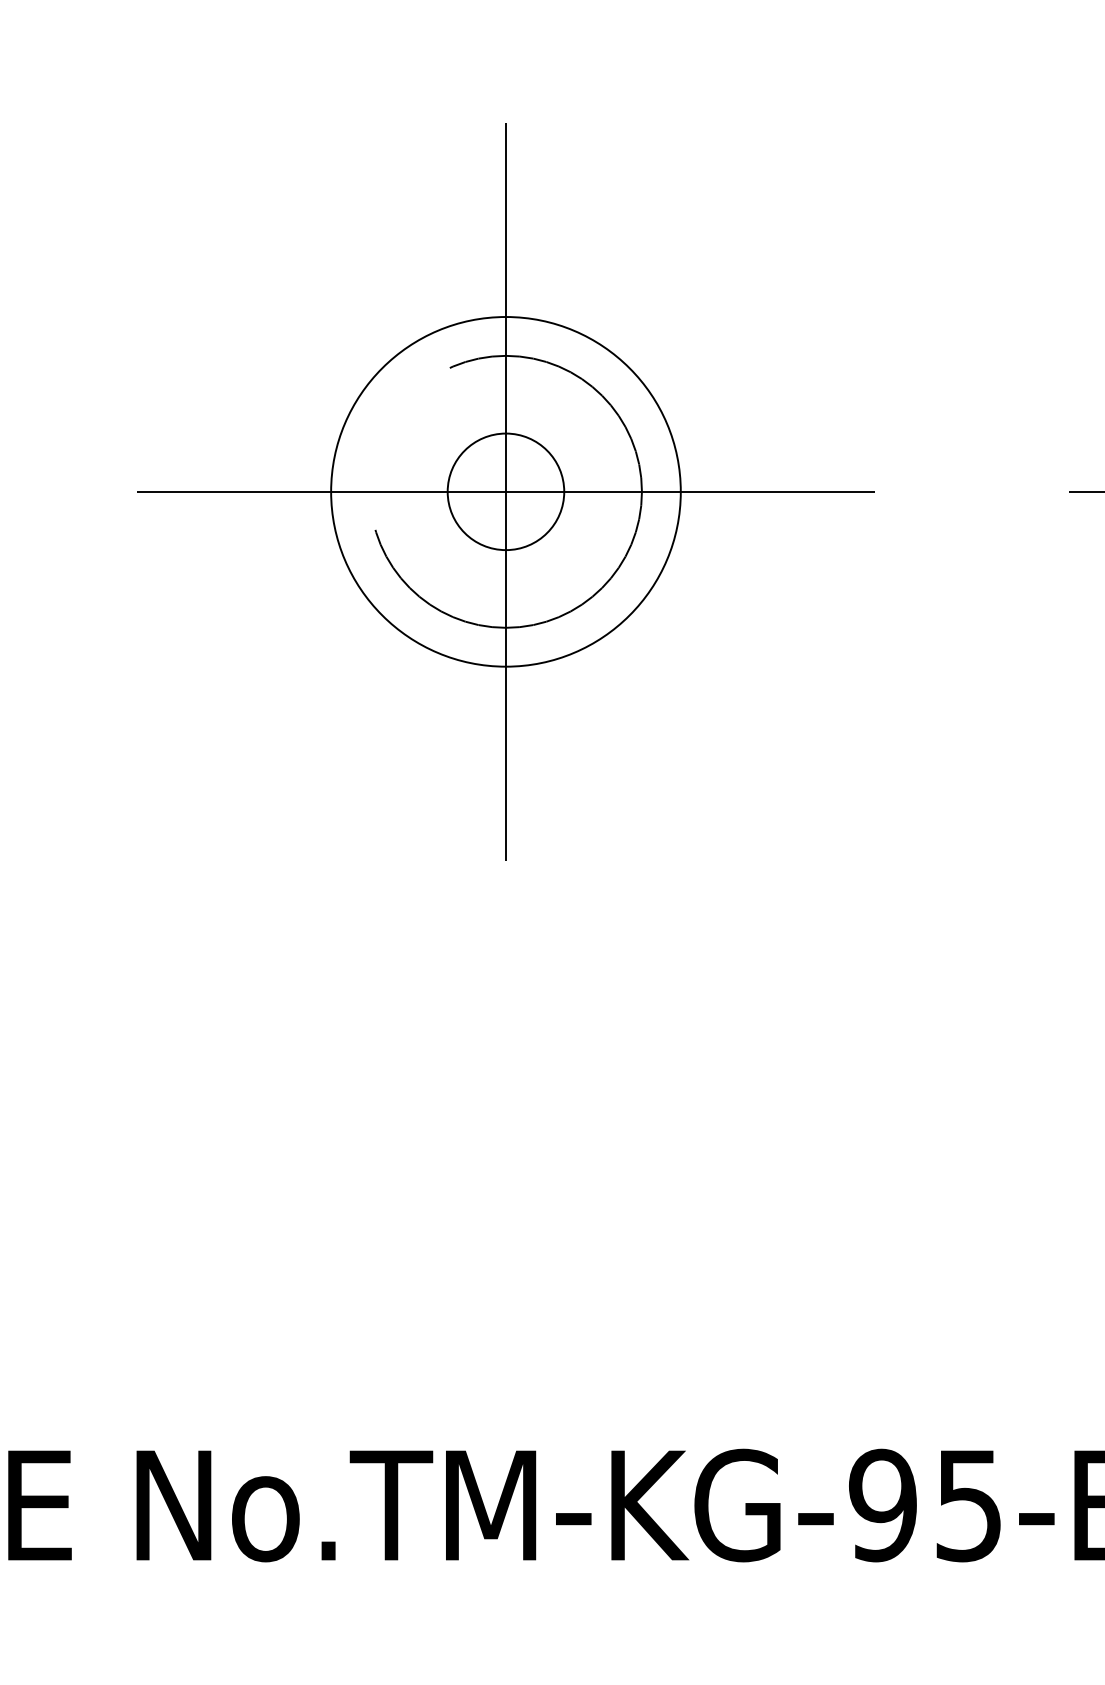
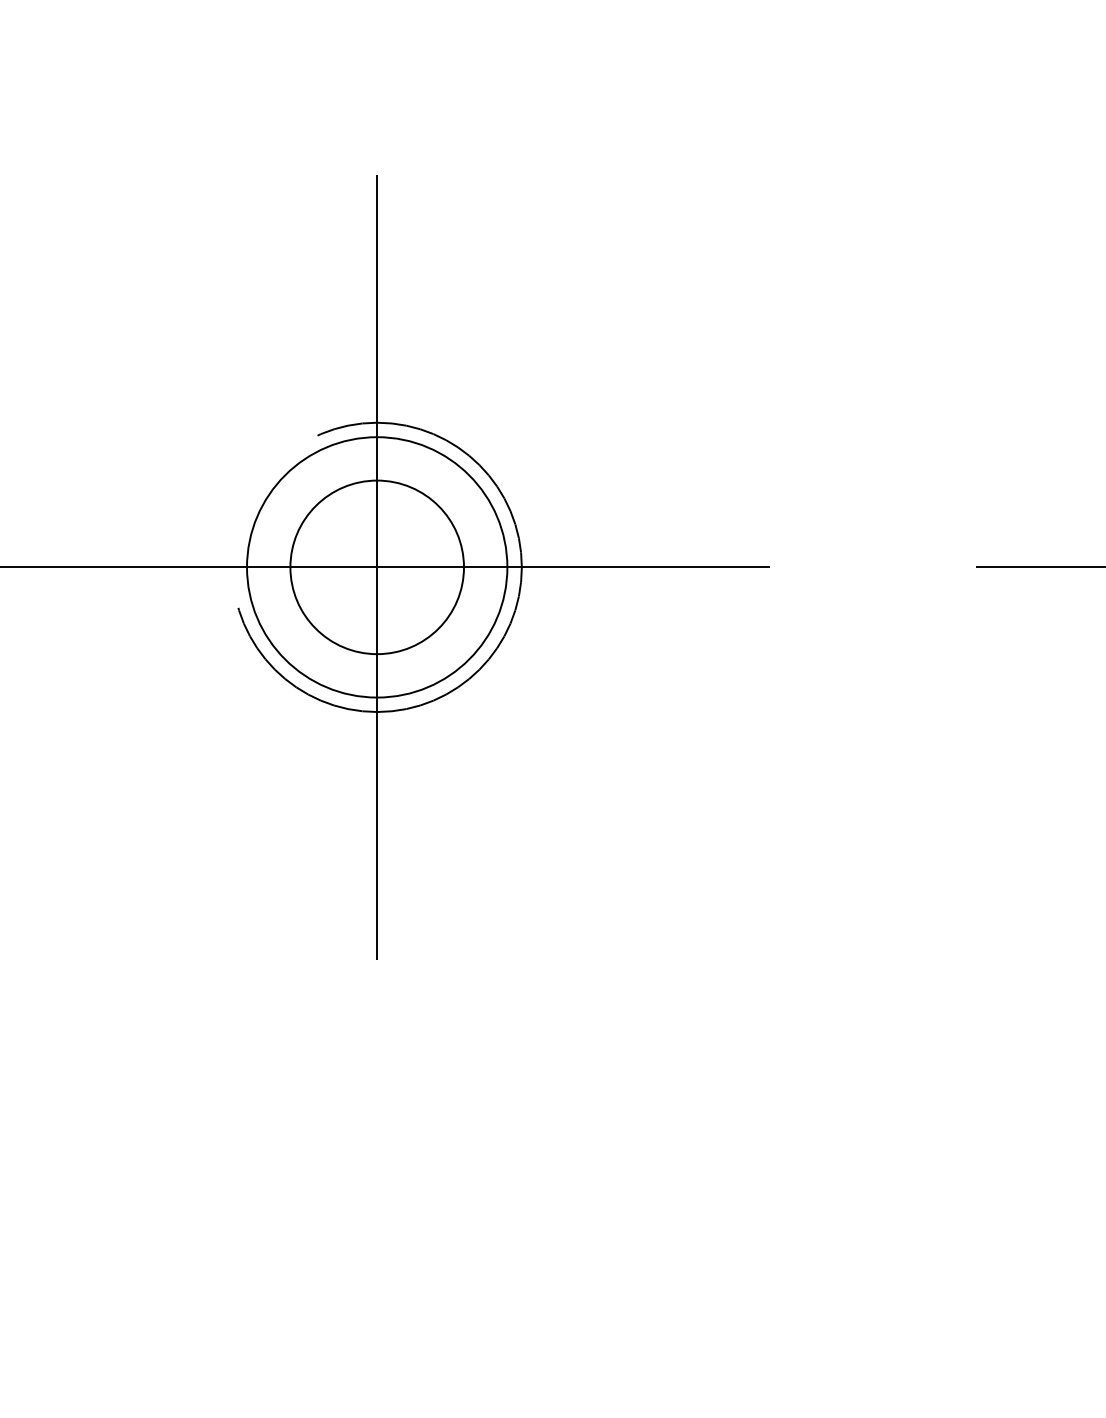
circle: (505, 491) -> (376, 567), size x0.7
circle: (505, 491) -> (376, 567), size x1.4

